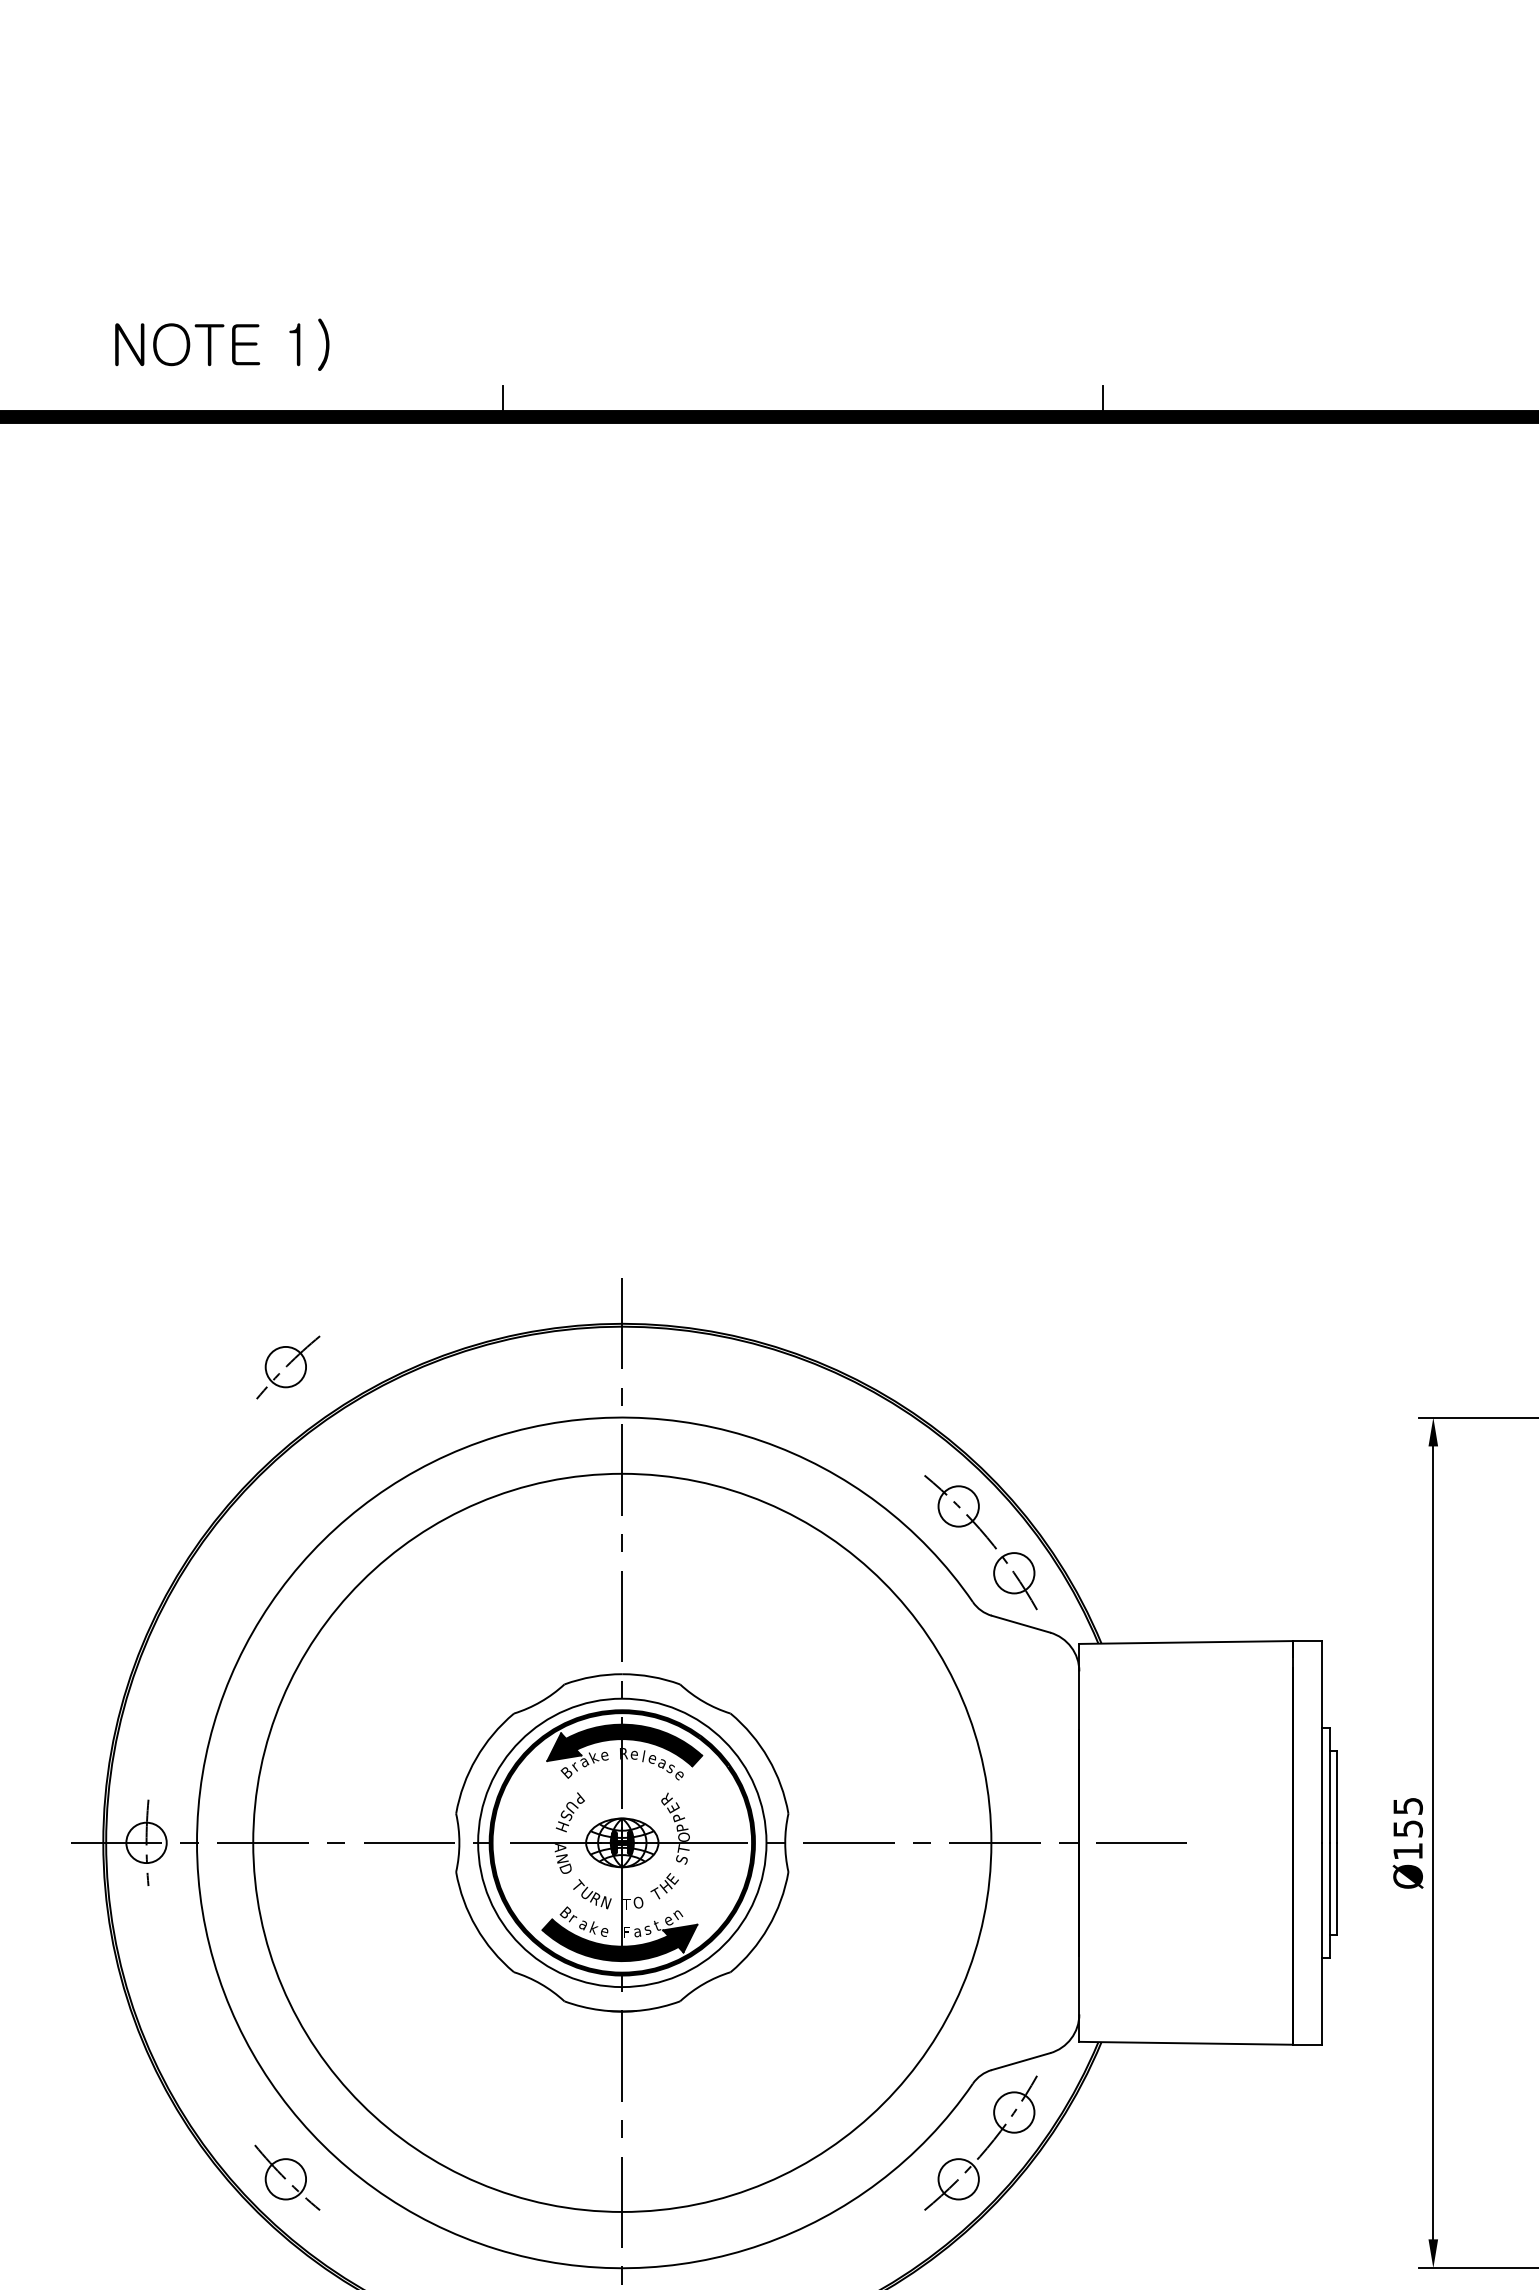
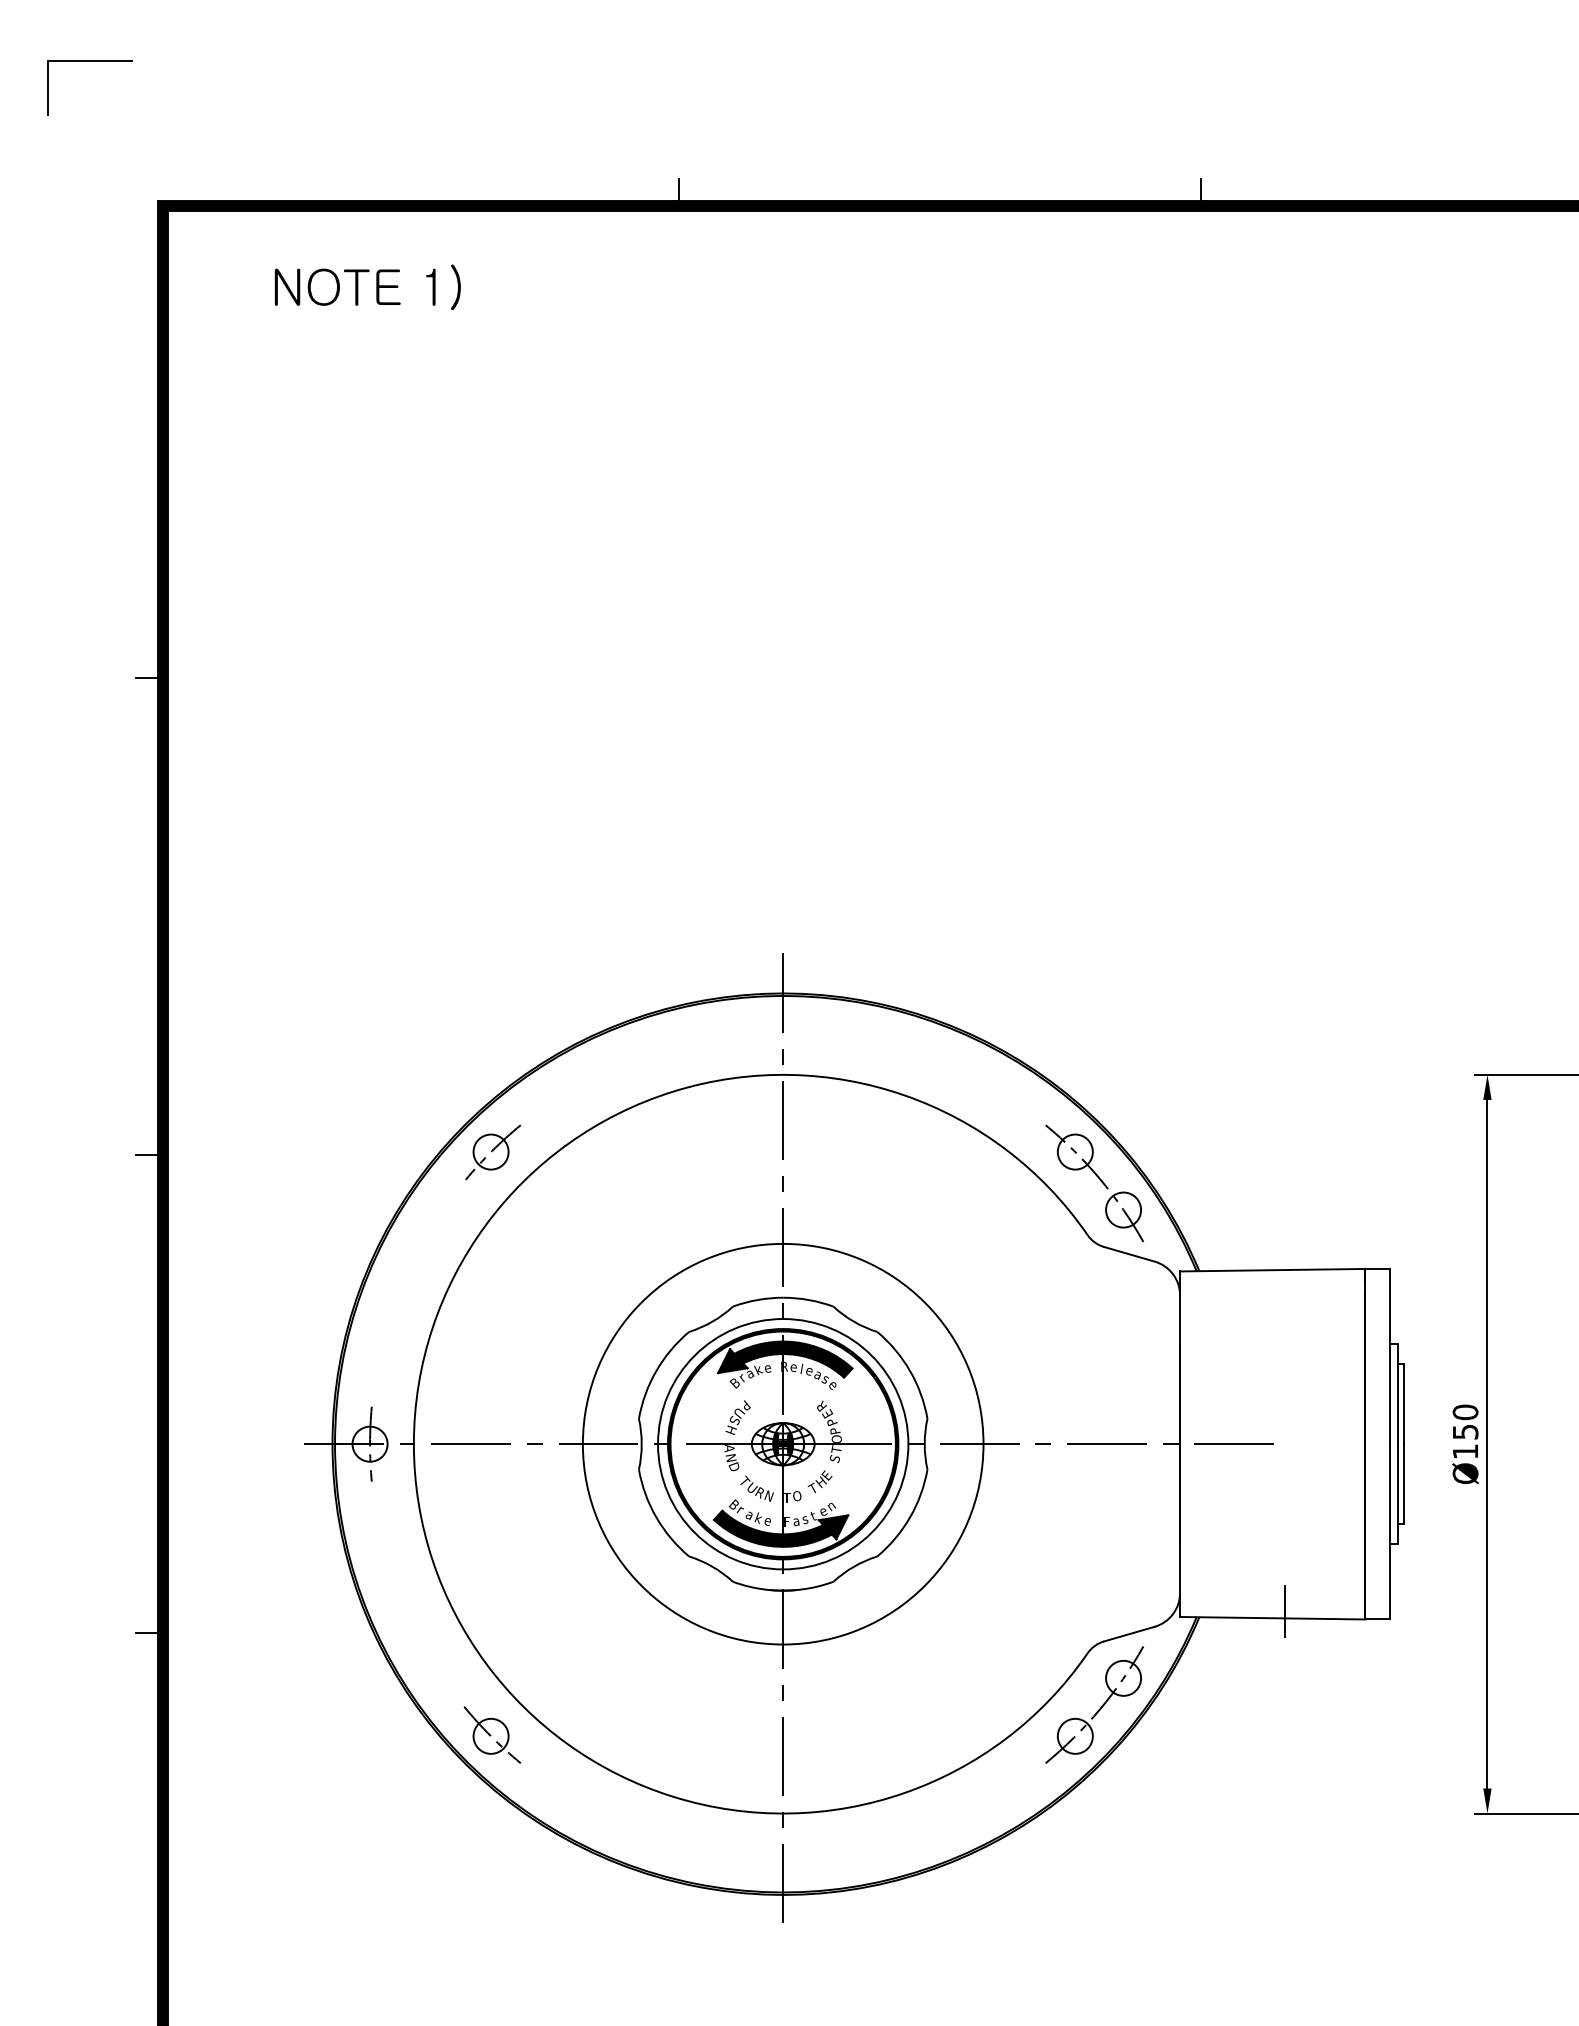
text: (221, 343) -> (367, 286), moved
part: (287, 1367) -> (492, 1152), moved
text: (1408, 1806) -> (1465, 1412), Ø155 -> Ø150
circle: (621, 1842) -> (782, 1443), size x0.62
line: (1200, 2035) -> (1285, 1611), added

